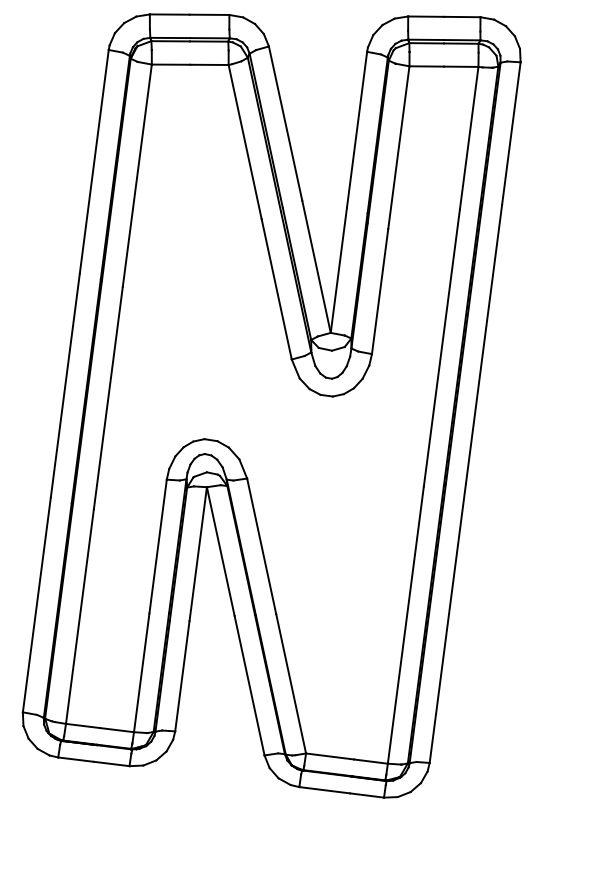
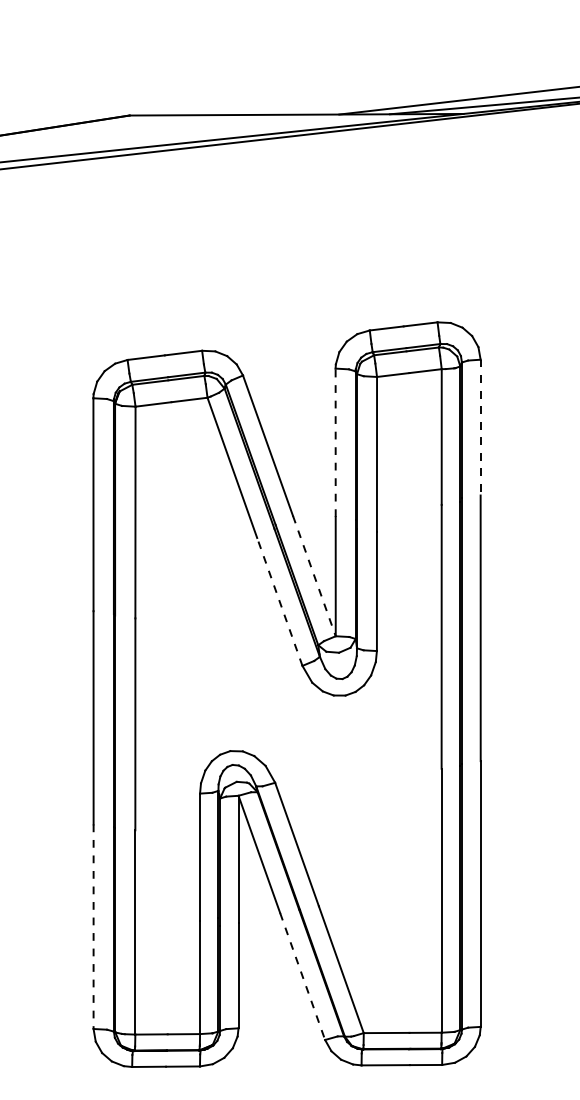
line: (356, 129) -> (335, 442), solid -> dashed
line: (511, 133) -> (480, 427), solid -> dashed
line: (316, 267) -> (314, 576), solid -> dashed
line: (276, 288) -> (279, 601), solid -> dashed
line: (36, 605) -> (93, 927), solid -> dashed
line: (249, 686) -> (302, 977), solid -> dashed

